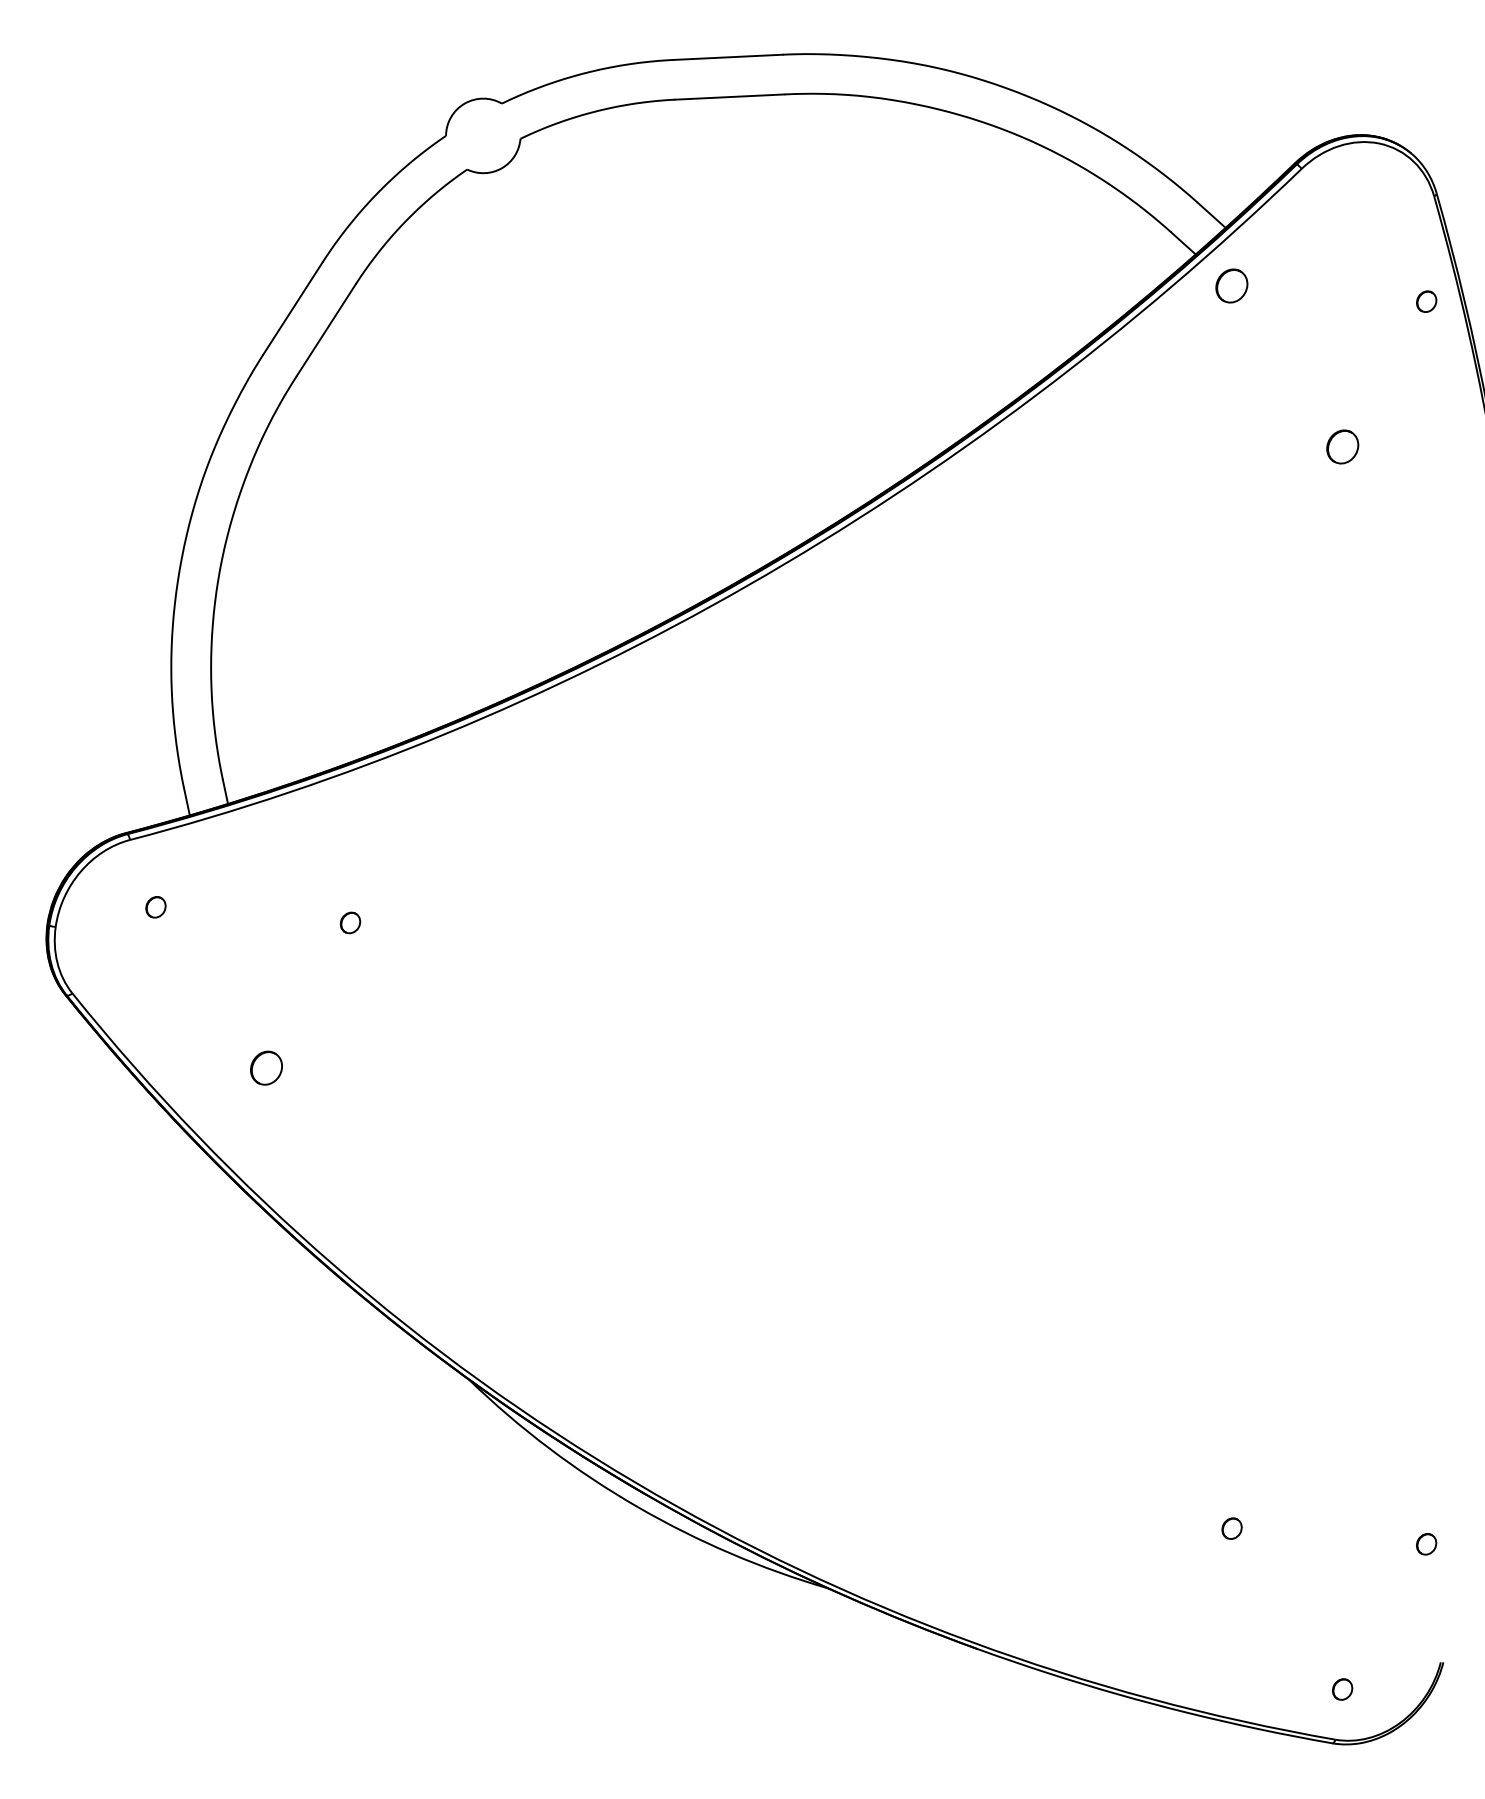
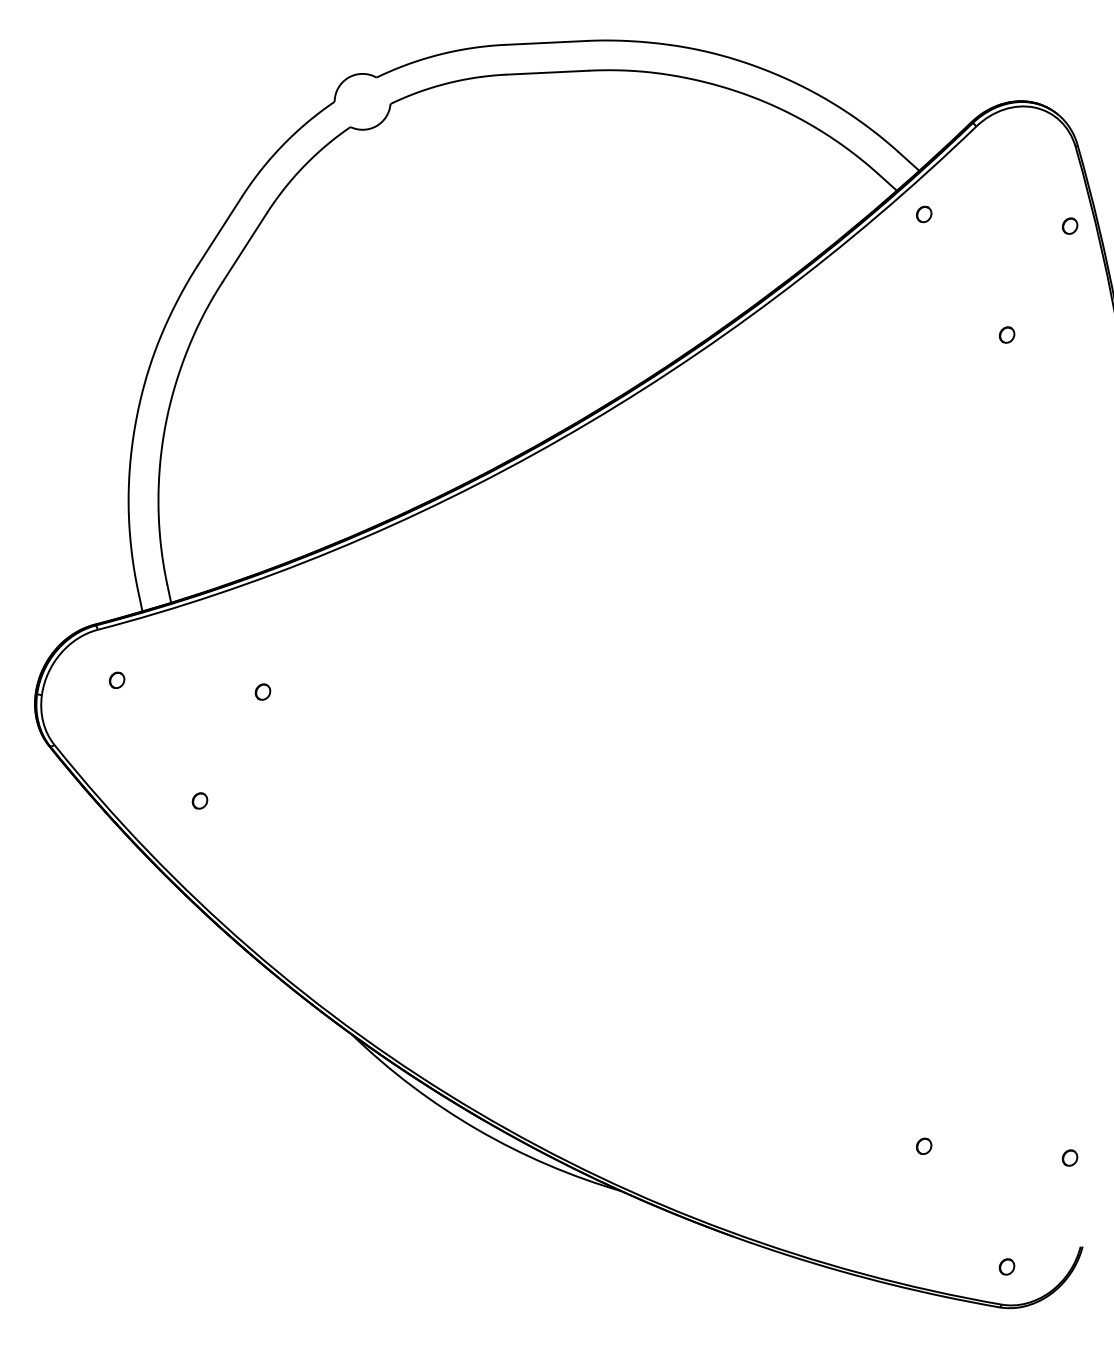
part: (1232, 286) -> (924, 214), size x0.62
part: (1341, 446) -> (1006, 334), size x0.62
part: (265, 1067) -> (199, 800), size x0.62

